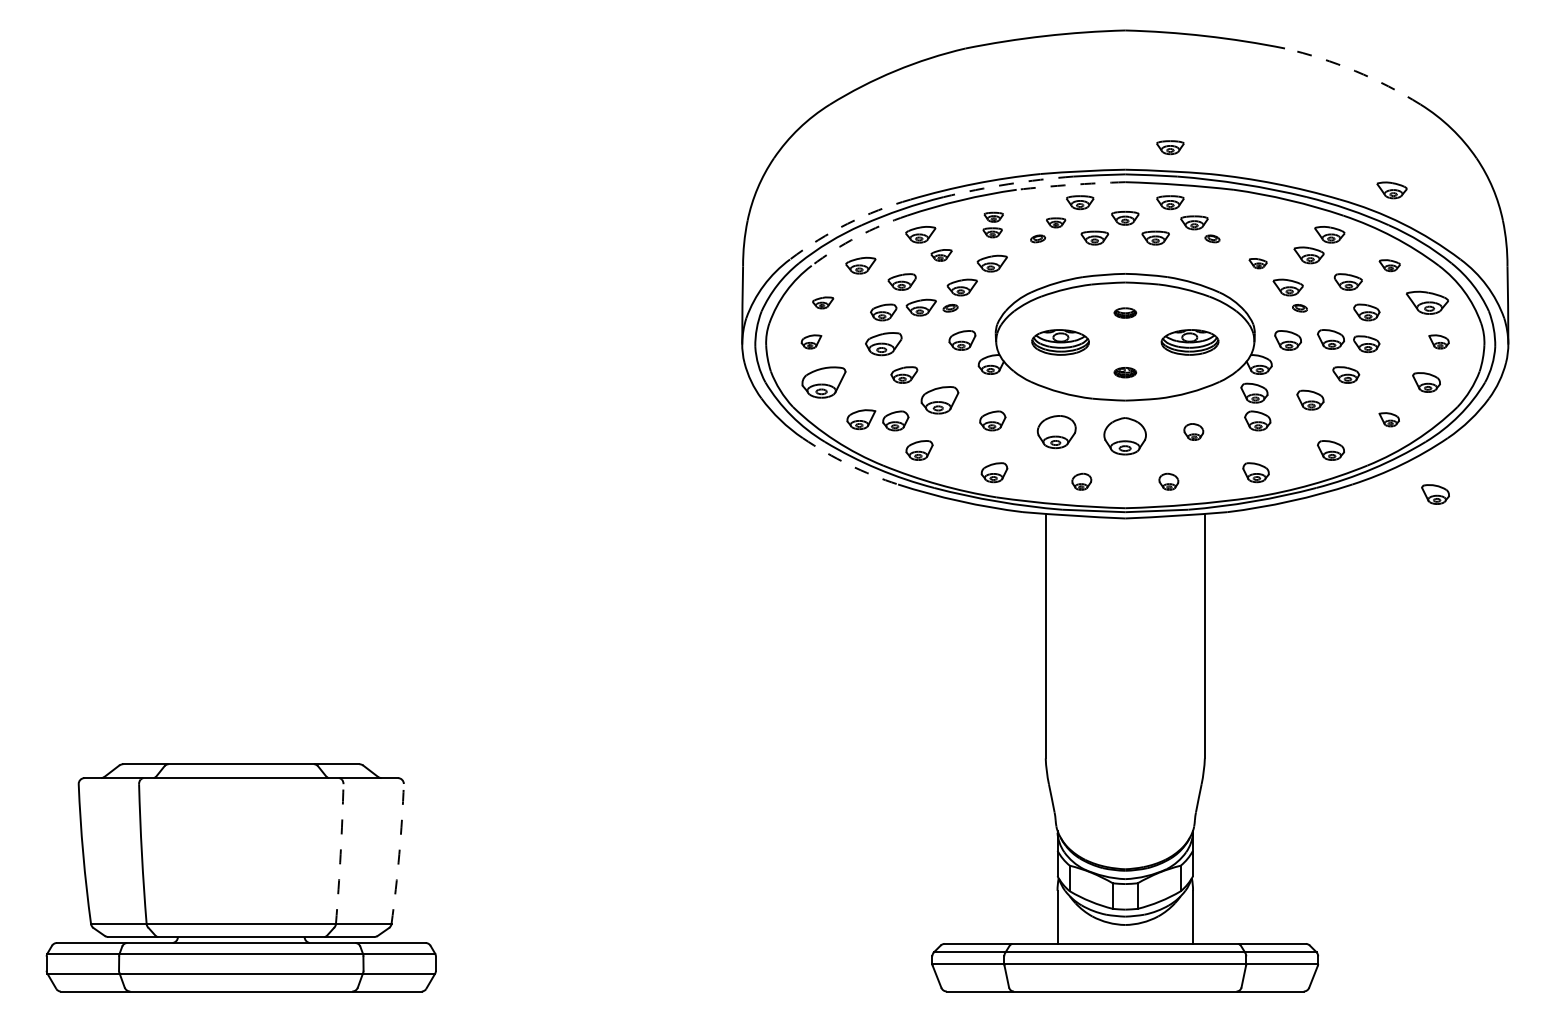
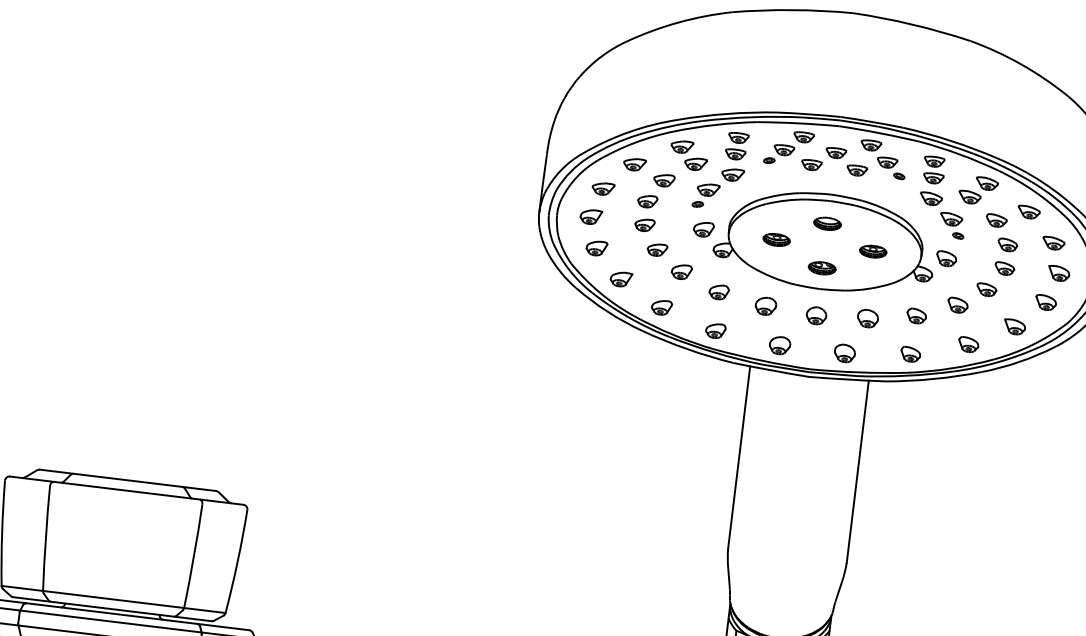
arc: (1355, 70) -> (1021, 63), dashed -> solid
part: (1170, 147) -> (876, 104), removed
arc: (1008, 184) -> (752, 117), dashed -> solid
arc: (1070, 184) -> (798, 123), dashed -> solid
part: (1391, 190) -> (1037, 156), removed
part: (1055, 222) -> (783, 150), size x1.43
arc: (847, 223) -> (628, 131), dashed -> solid
part: (993, 224) -> (737, 145), size x1.43
part: (1257, 224) -> (934, 169), added
arc: (857, 236) -> (634, 142), dashed -> solid
part: (941, 255) -> (695, 164), size x1.43
part: (1257, 263) -> (930, 198), size x1.67
part: (1389, 265) -> (1028, 212), size x1.43
part: (822, 302) -> (602, 188), size x1.43
part: (1426, 302) -> (1053, 243), size x0.71
part: (920, 307) -> (675, 201), removed
part: (1125, 312) -> (827, 223), size x1.67
part: (1330, 339) -> (978, 262), removed
part: (811, 341) -> (591, 216), size x1.43
part: (1438, 341) -> (1058, 273), size x1.43
part: (1060, 342) -> (776, 239), size x0.62
part: (1189, 342) -> (872, 251), size x0.62
part: (883, 344) -> (644, 225), size x0.71
part: (1125, 372) -> (822, 268), size x1.67
part: (823, 382) -> (596, 248), size x0.62
part: (1254, 392) -> (916, 294), removed
part: (940, 399) -> (682, 271), size x0.71
part: (1389, 419) -> (1014, 326), size x1.43
part: (895, 420) -> (646, 283), removed
part: (1056, 431) -> (765, 305), size x0.71
part: (1193, 431) -> (867, 318), size x1.43
part: (1125, 436) -> (816, 315), size x0.62
arc: (848, 464) -> (607, 311), dashed -> solid
part: (1081, 481) -> (779, 345), size x1.43
part: (1168, 481) -> (844, 353), size x1.43
part: (1435, 494) -> (1042, 387), removed
arc: (340, 854) -> (193, 556), dashed -> solid
arc: (399, 854) -> (237, 561), dashed -> solid

